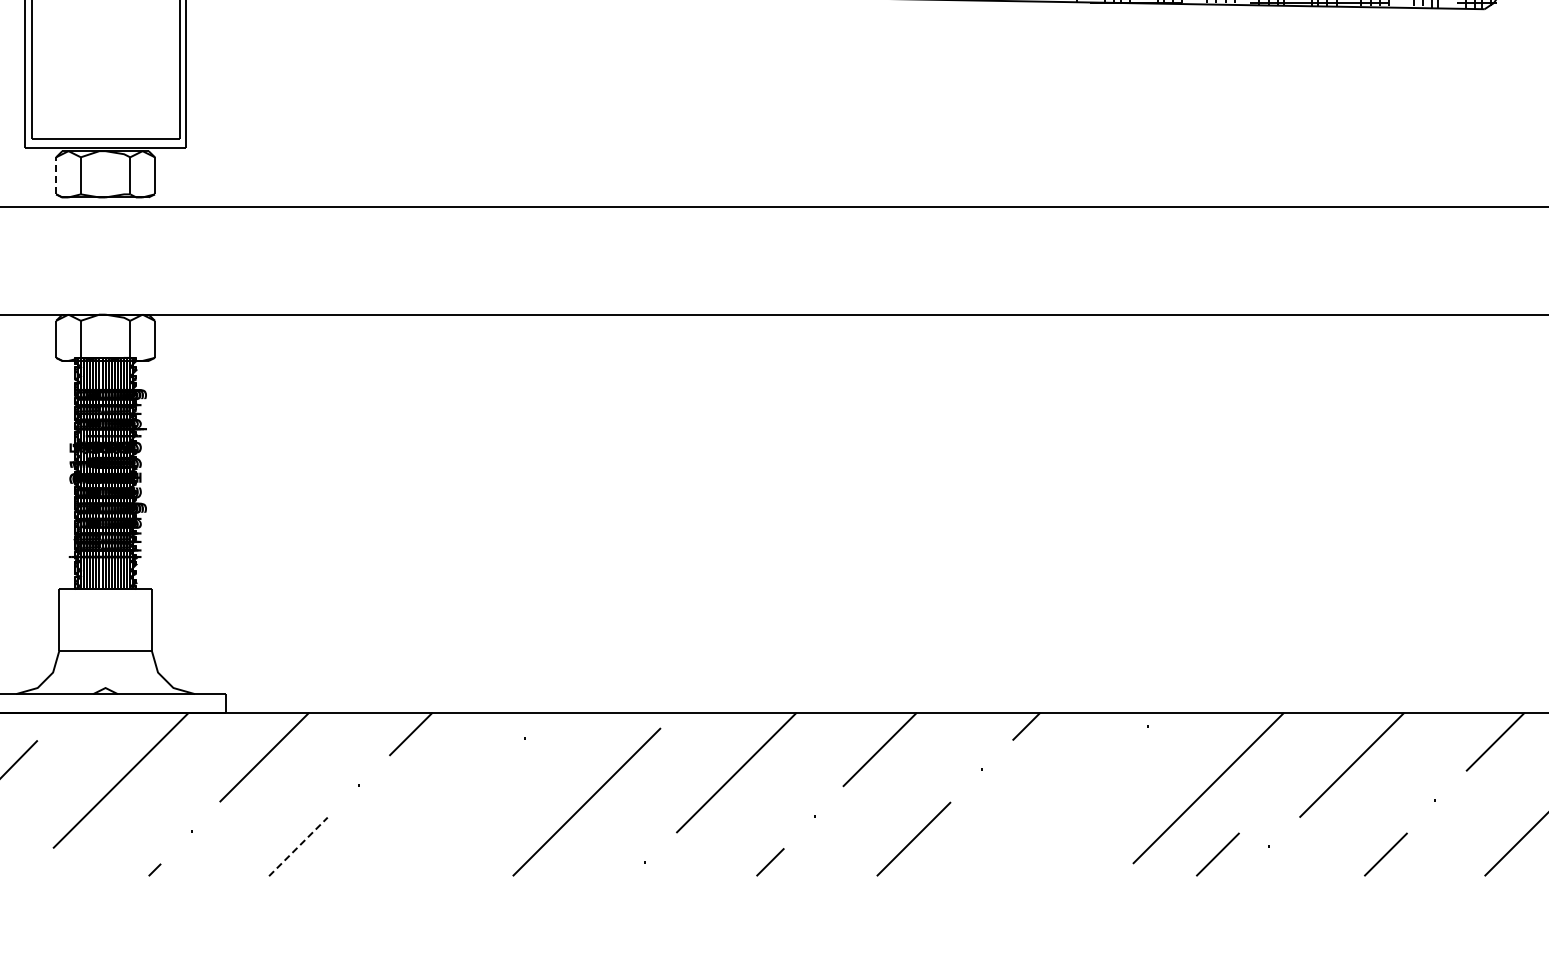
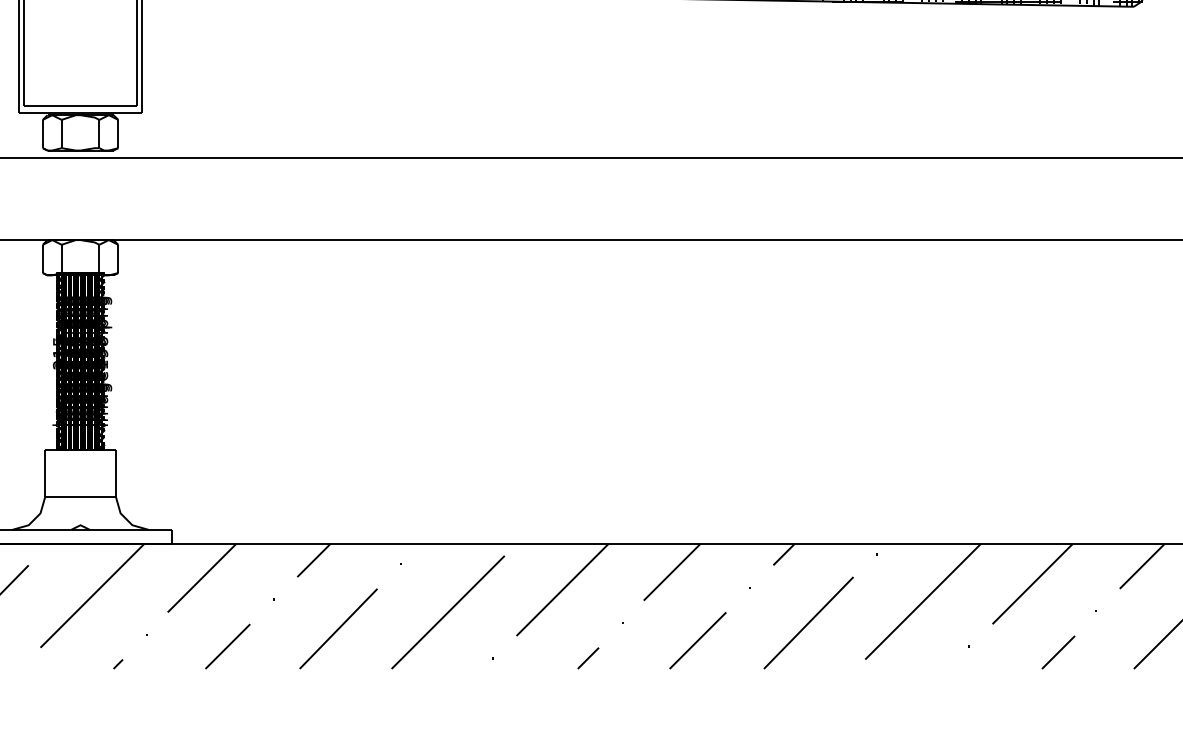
line: (56, 175) -> (43, 133), dashed -> solid
line: (1058, 815) -> (808, 622), added
line: (443, 823) -> (338, 628), added
line: (298, 846) -> (227, 646), dashed -> solid
line: (1217, 854) -> (929, 652), removed

